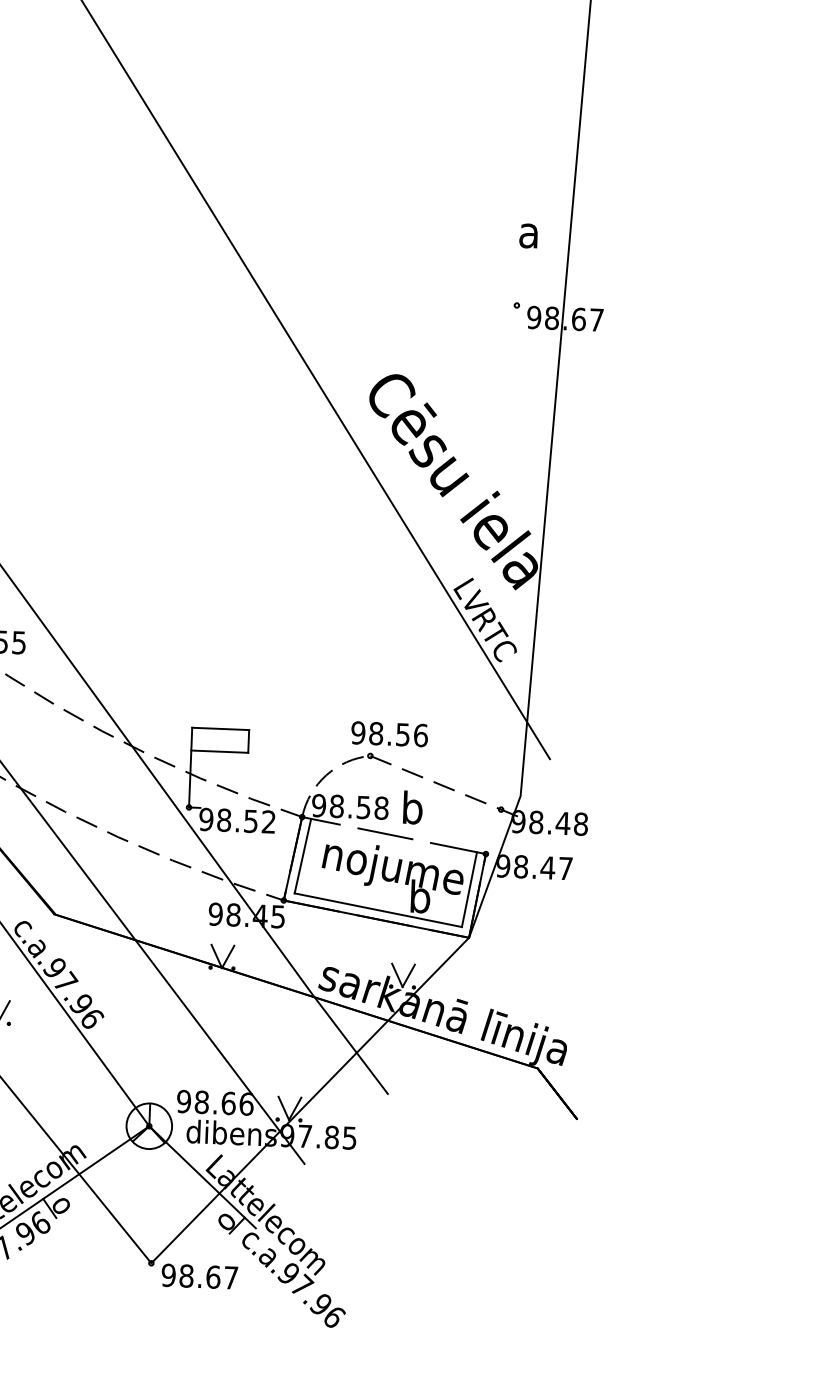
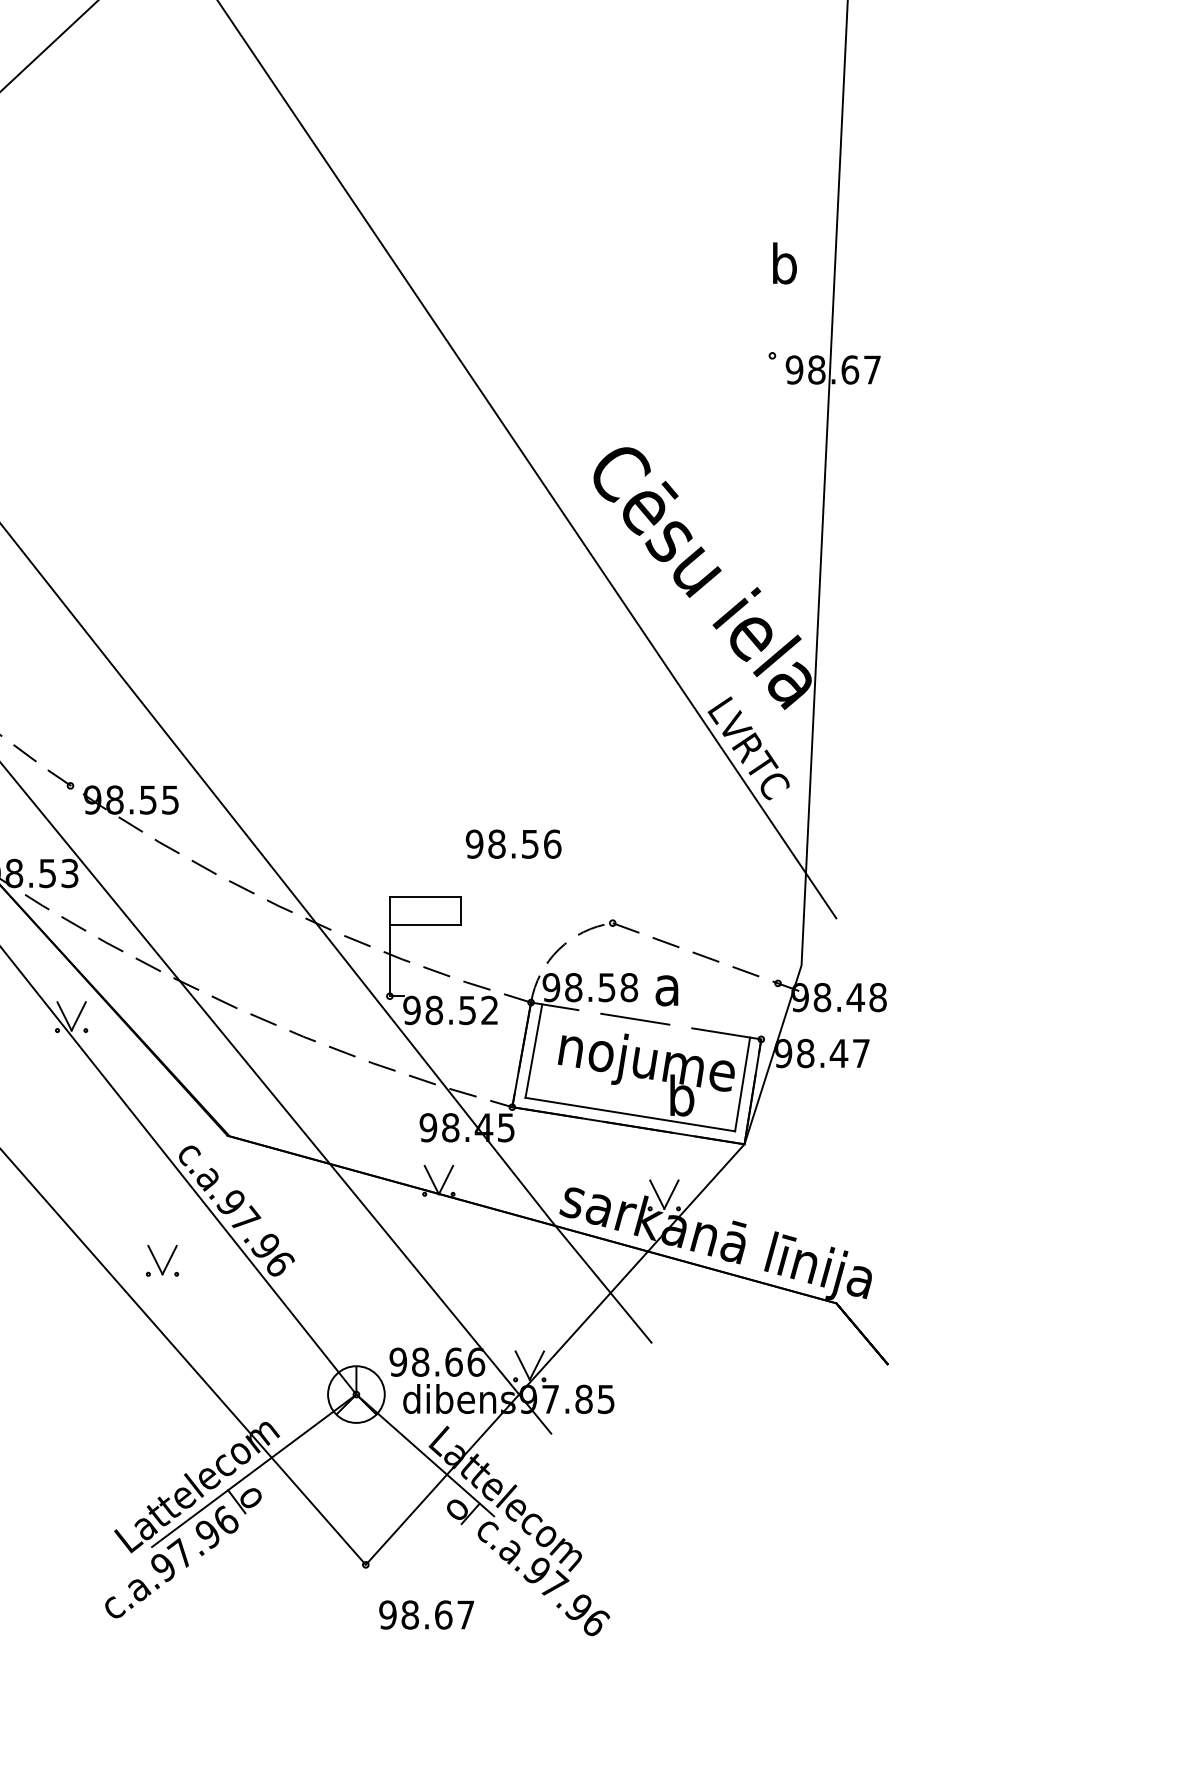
text: (529, 231) -> (784, 263), a -> b
text: (389, 733) -> (513, 843), moved
text: (412, 807) -> (667, 985), b -> a
text: (199, 1276) -> (426, 1614), moved

